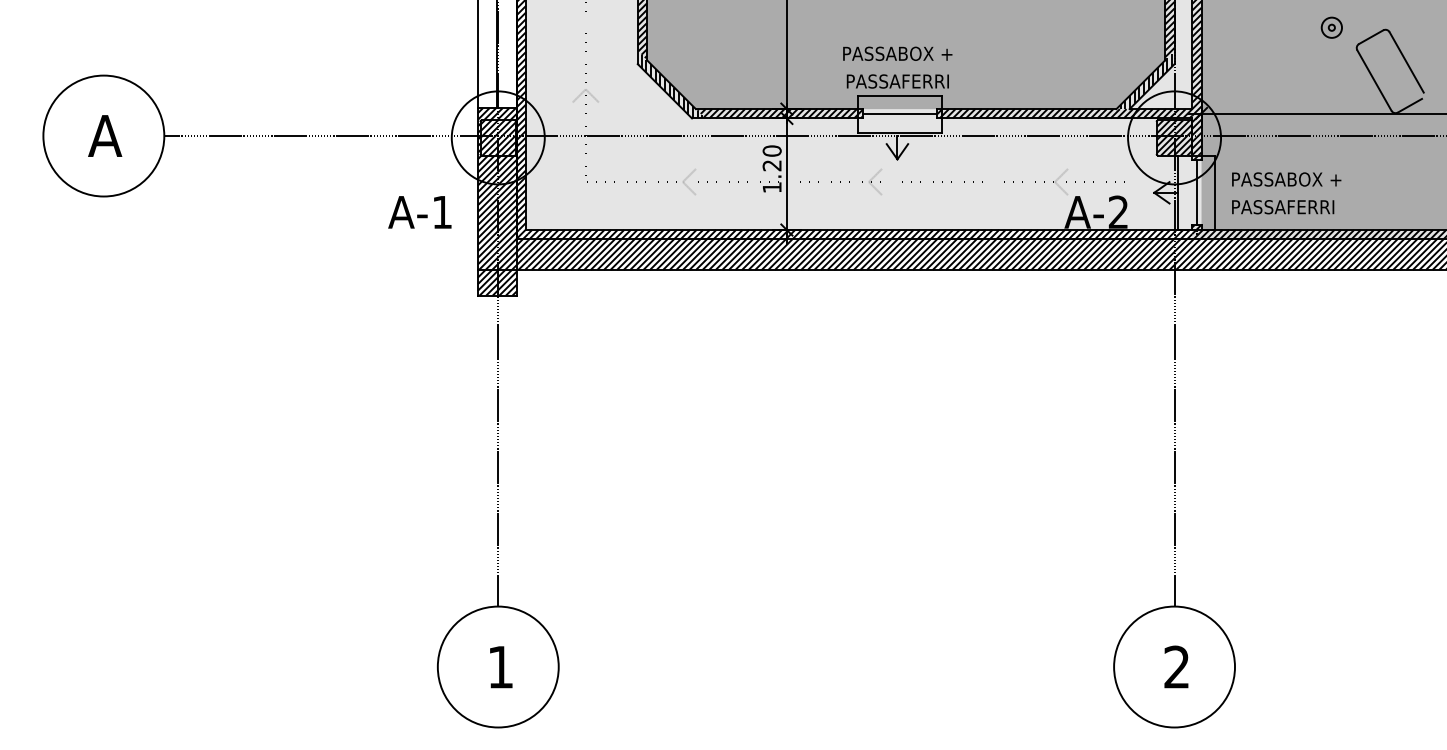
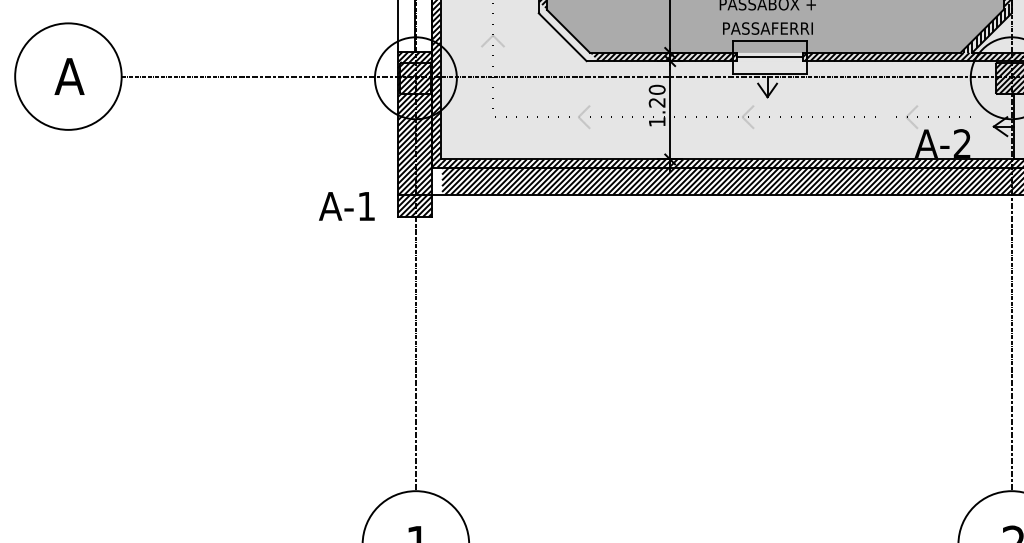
hatch: (671, 86) -> (568, 32), removed
text: (419, 212) -> (346, 206), moved
hatch: (522, 254) -> (437, 180), removed

